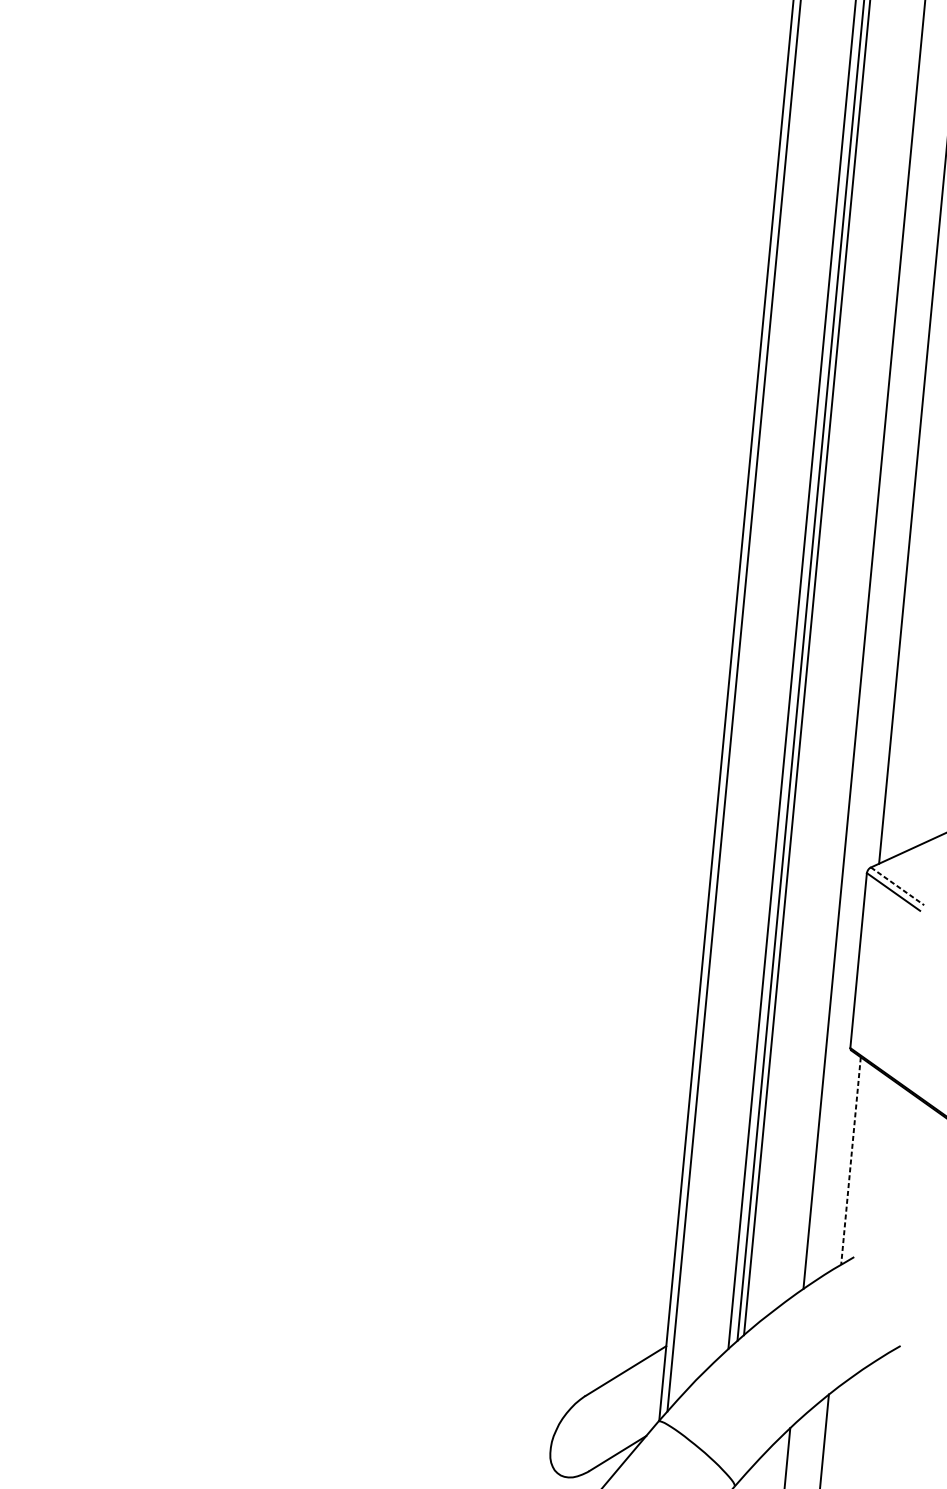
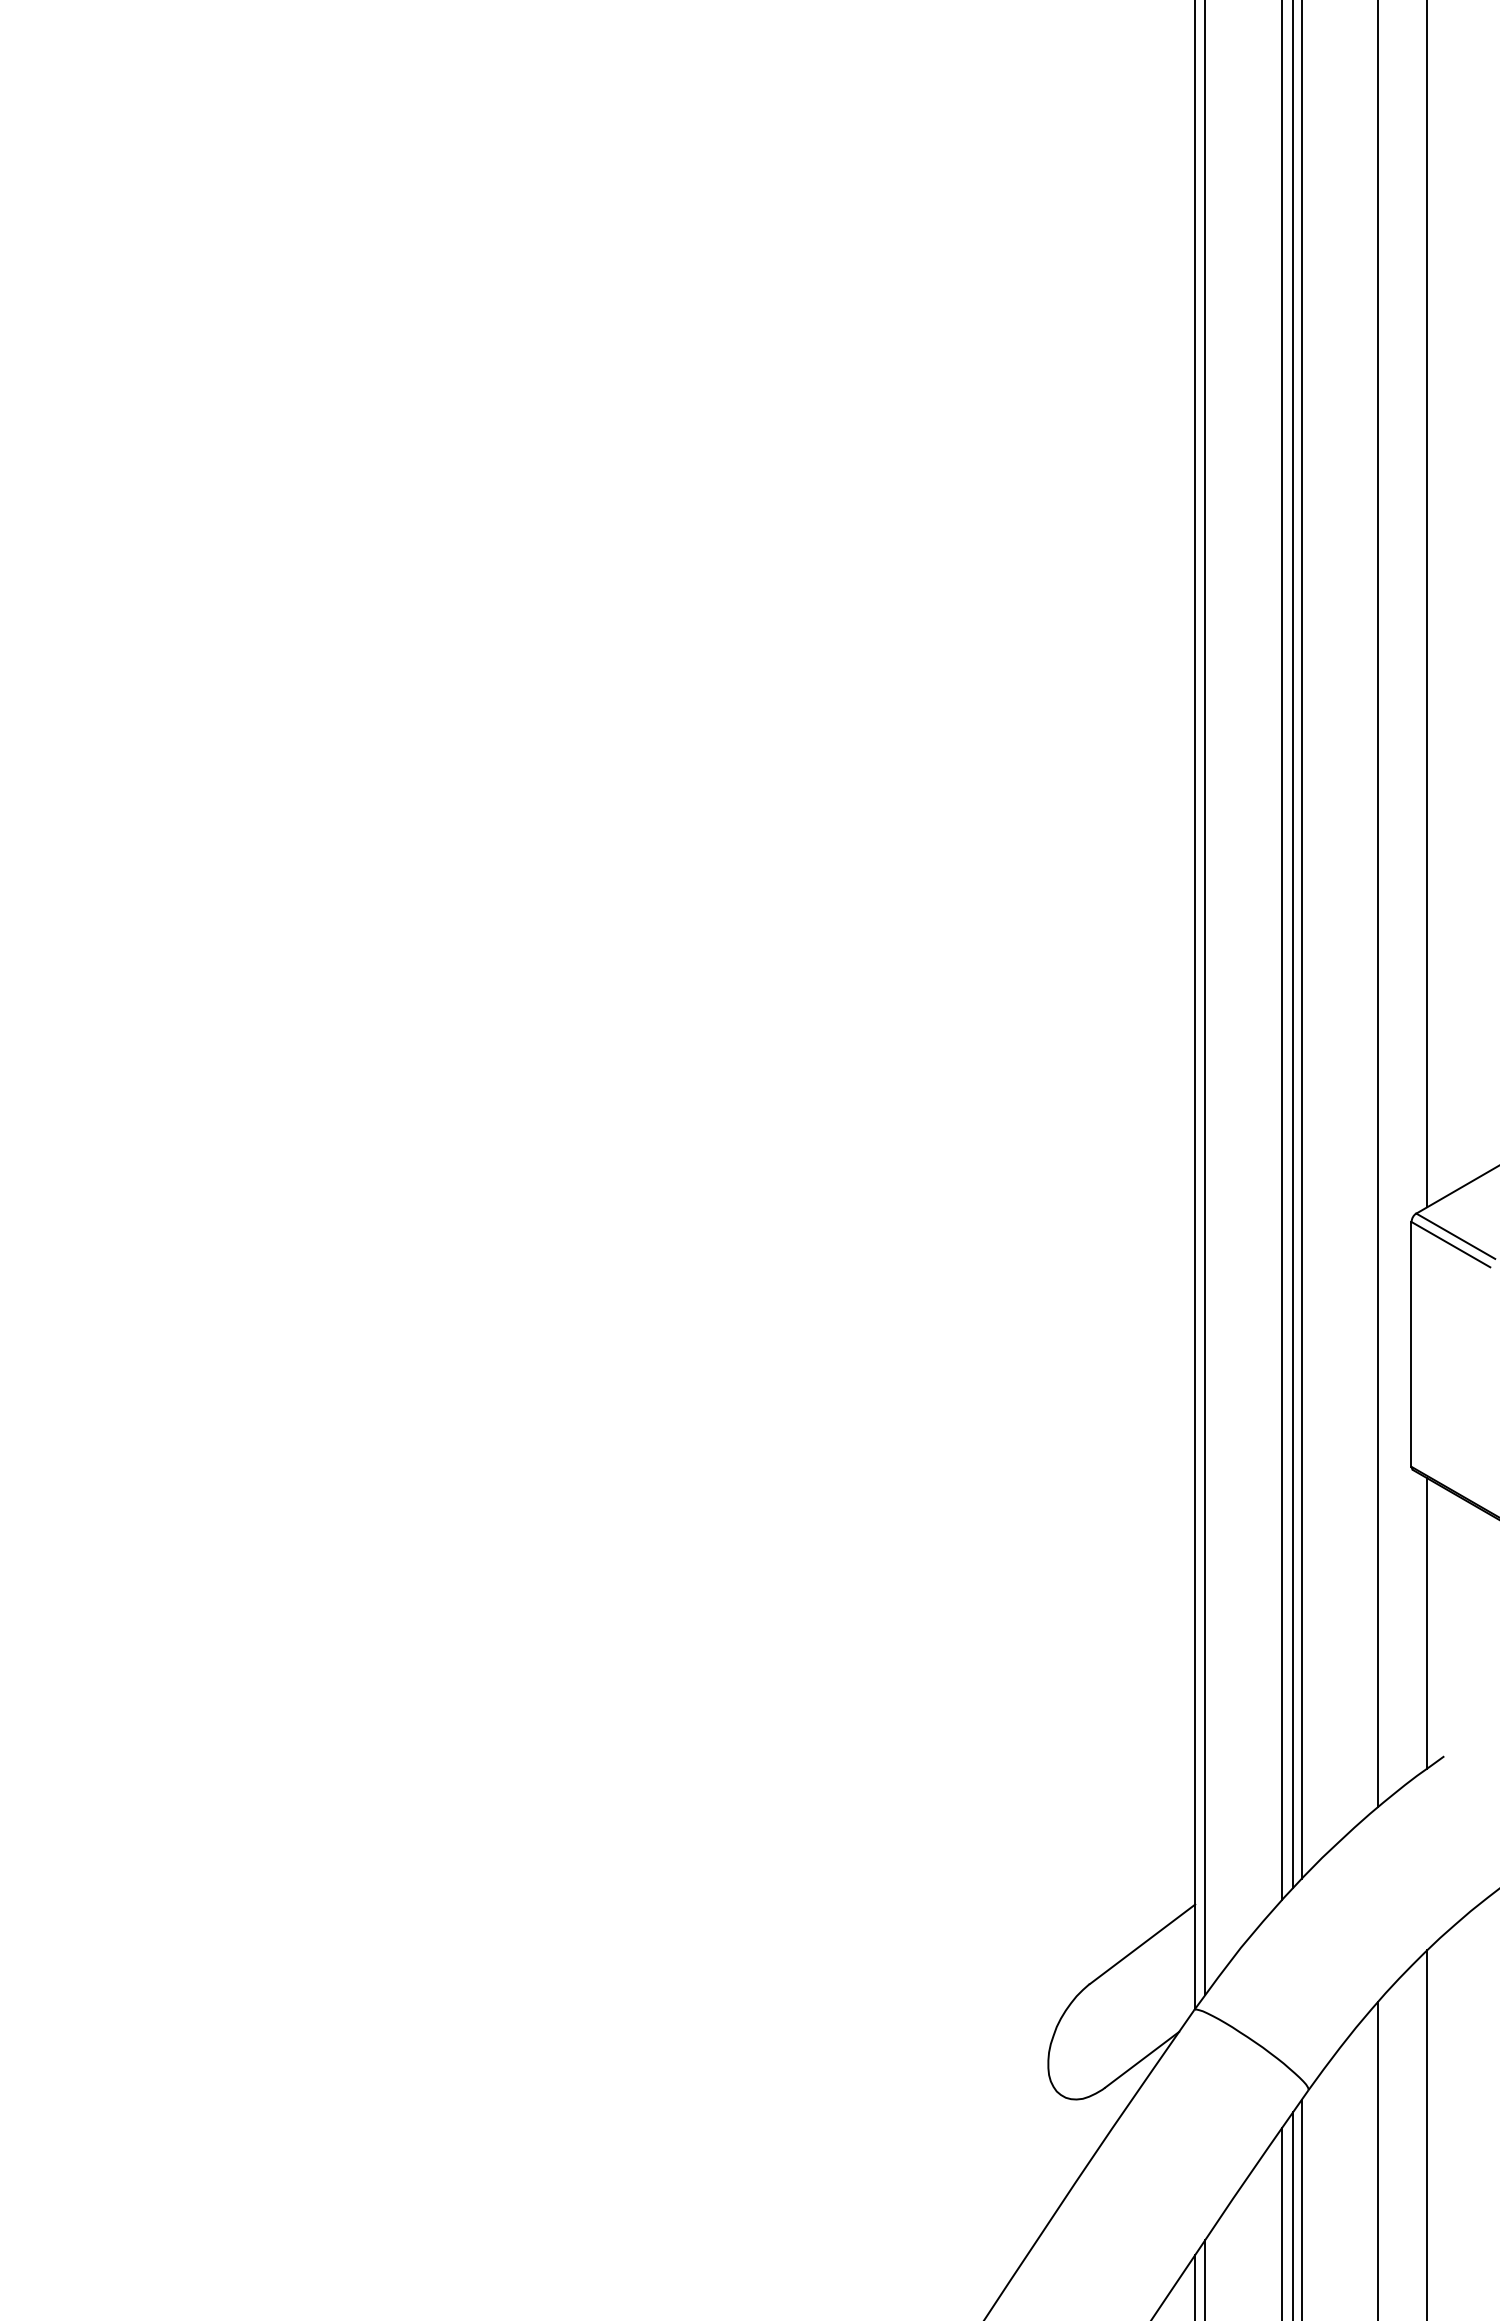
line: (898, 886) -> (1456, 1236), dashed -> solid
line: (851, 1161) -> (1427, 1623), dashed -> solid

